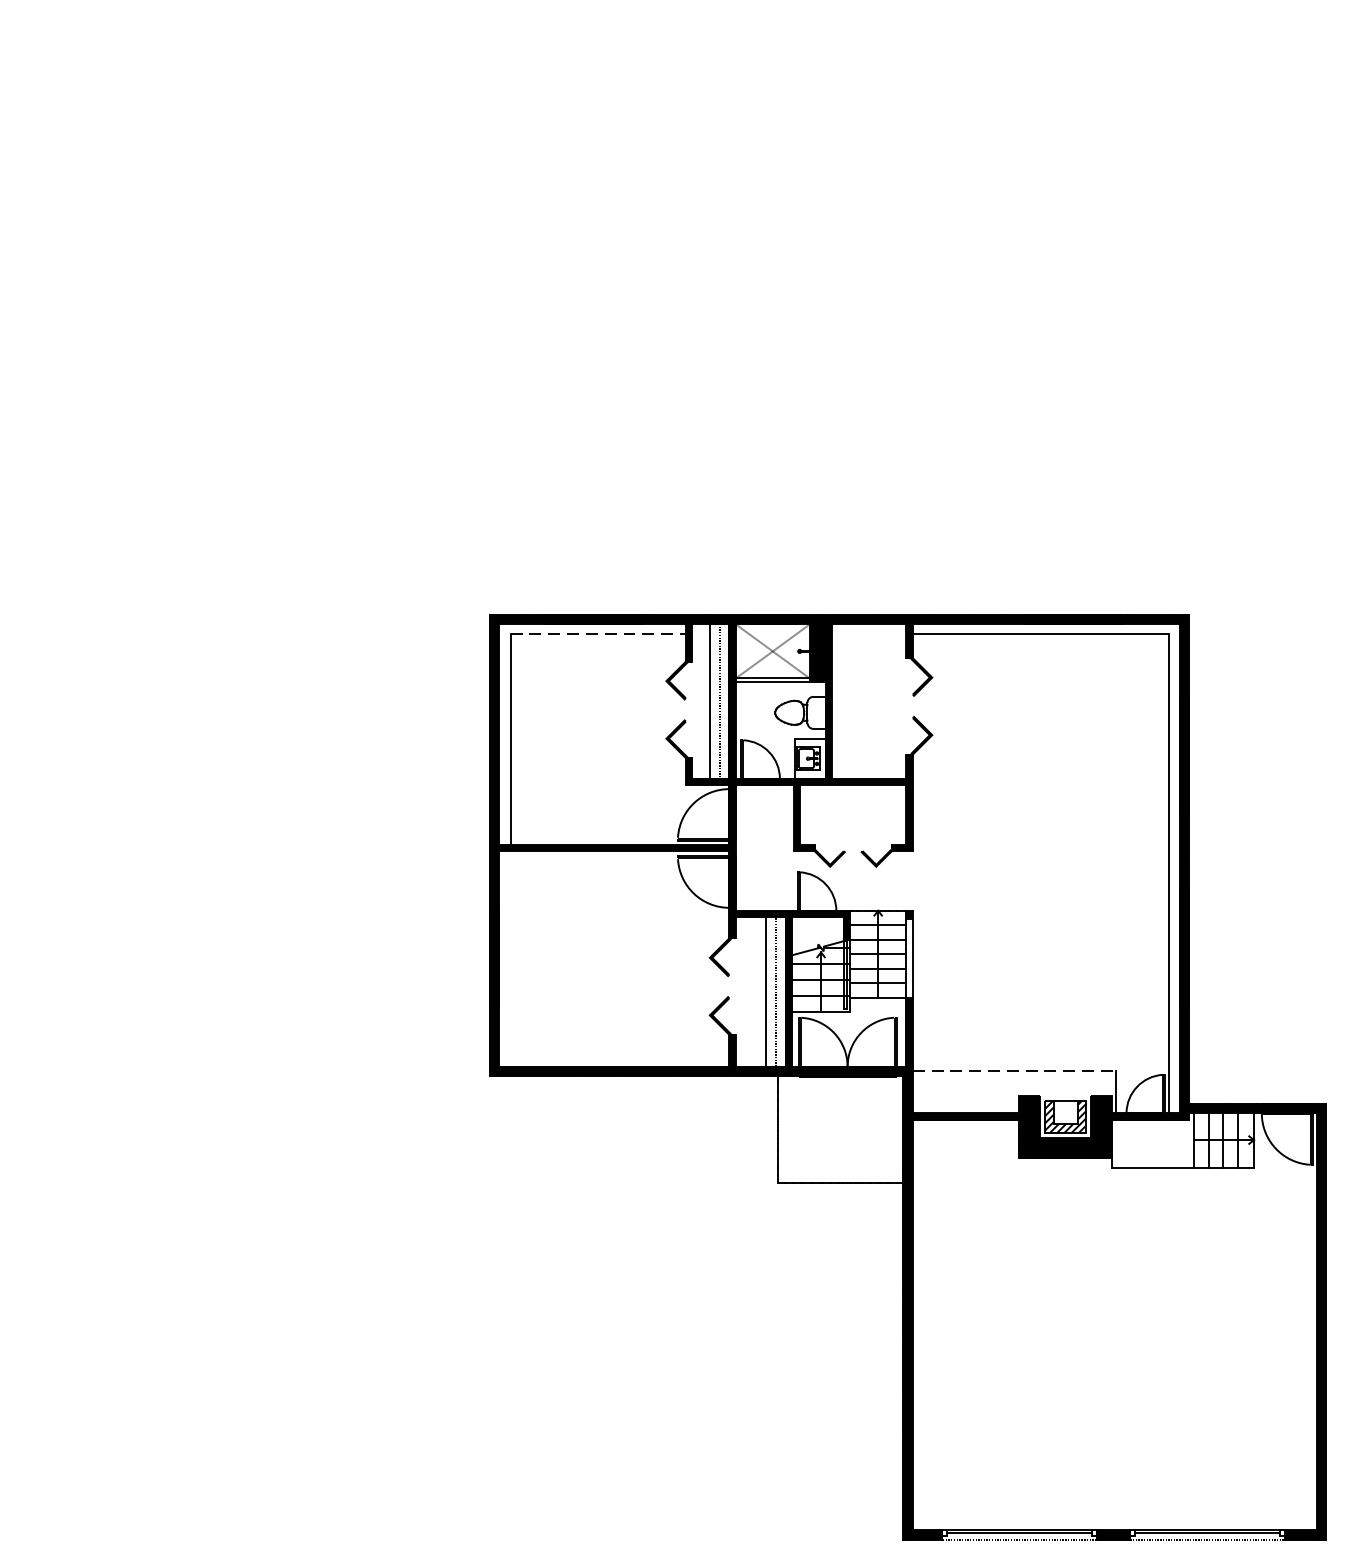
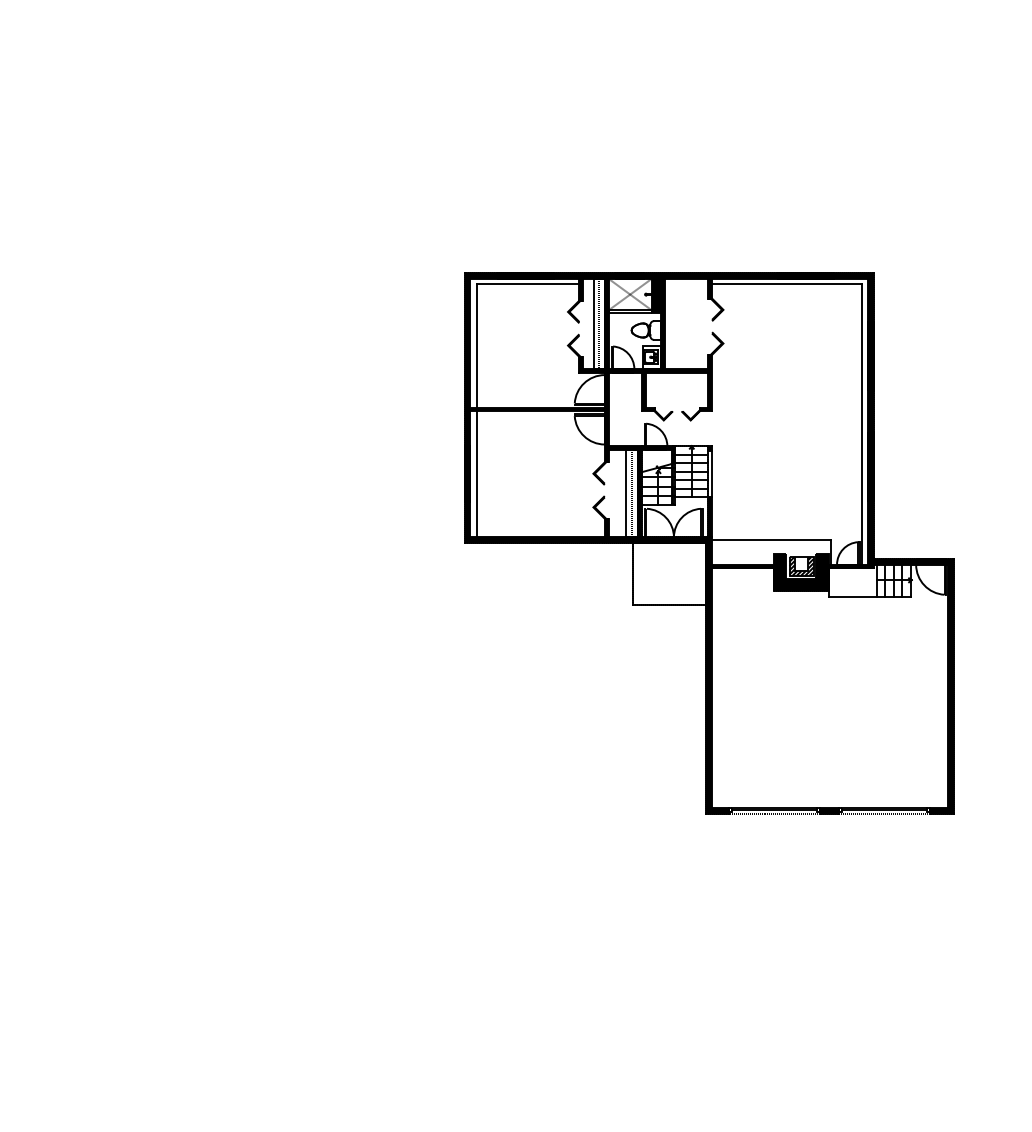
line: (598, 634) -> (528, 284), dashed -> solid
line: (509, 959) -> (476, 474), added
line: (1014, 1070) -> (771, 539), dashed -> solid

